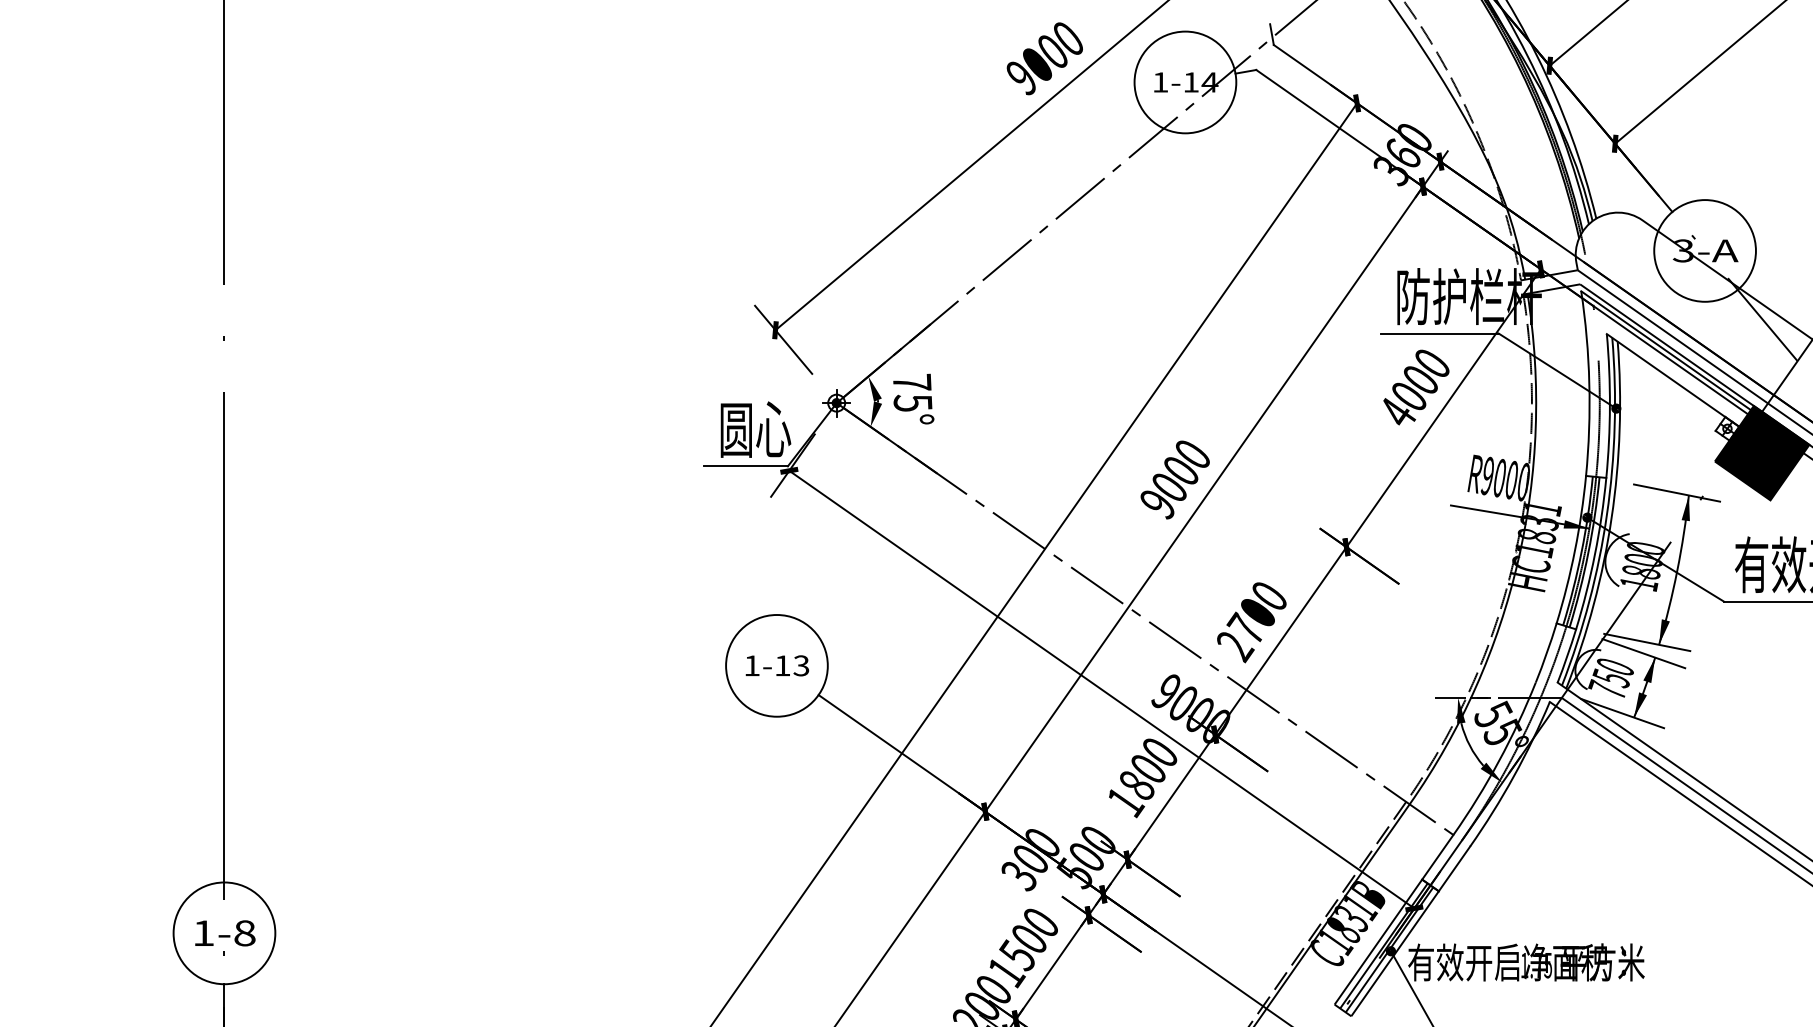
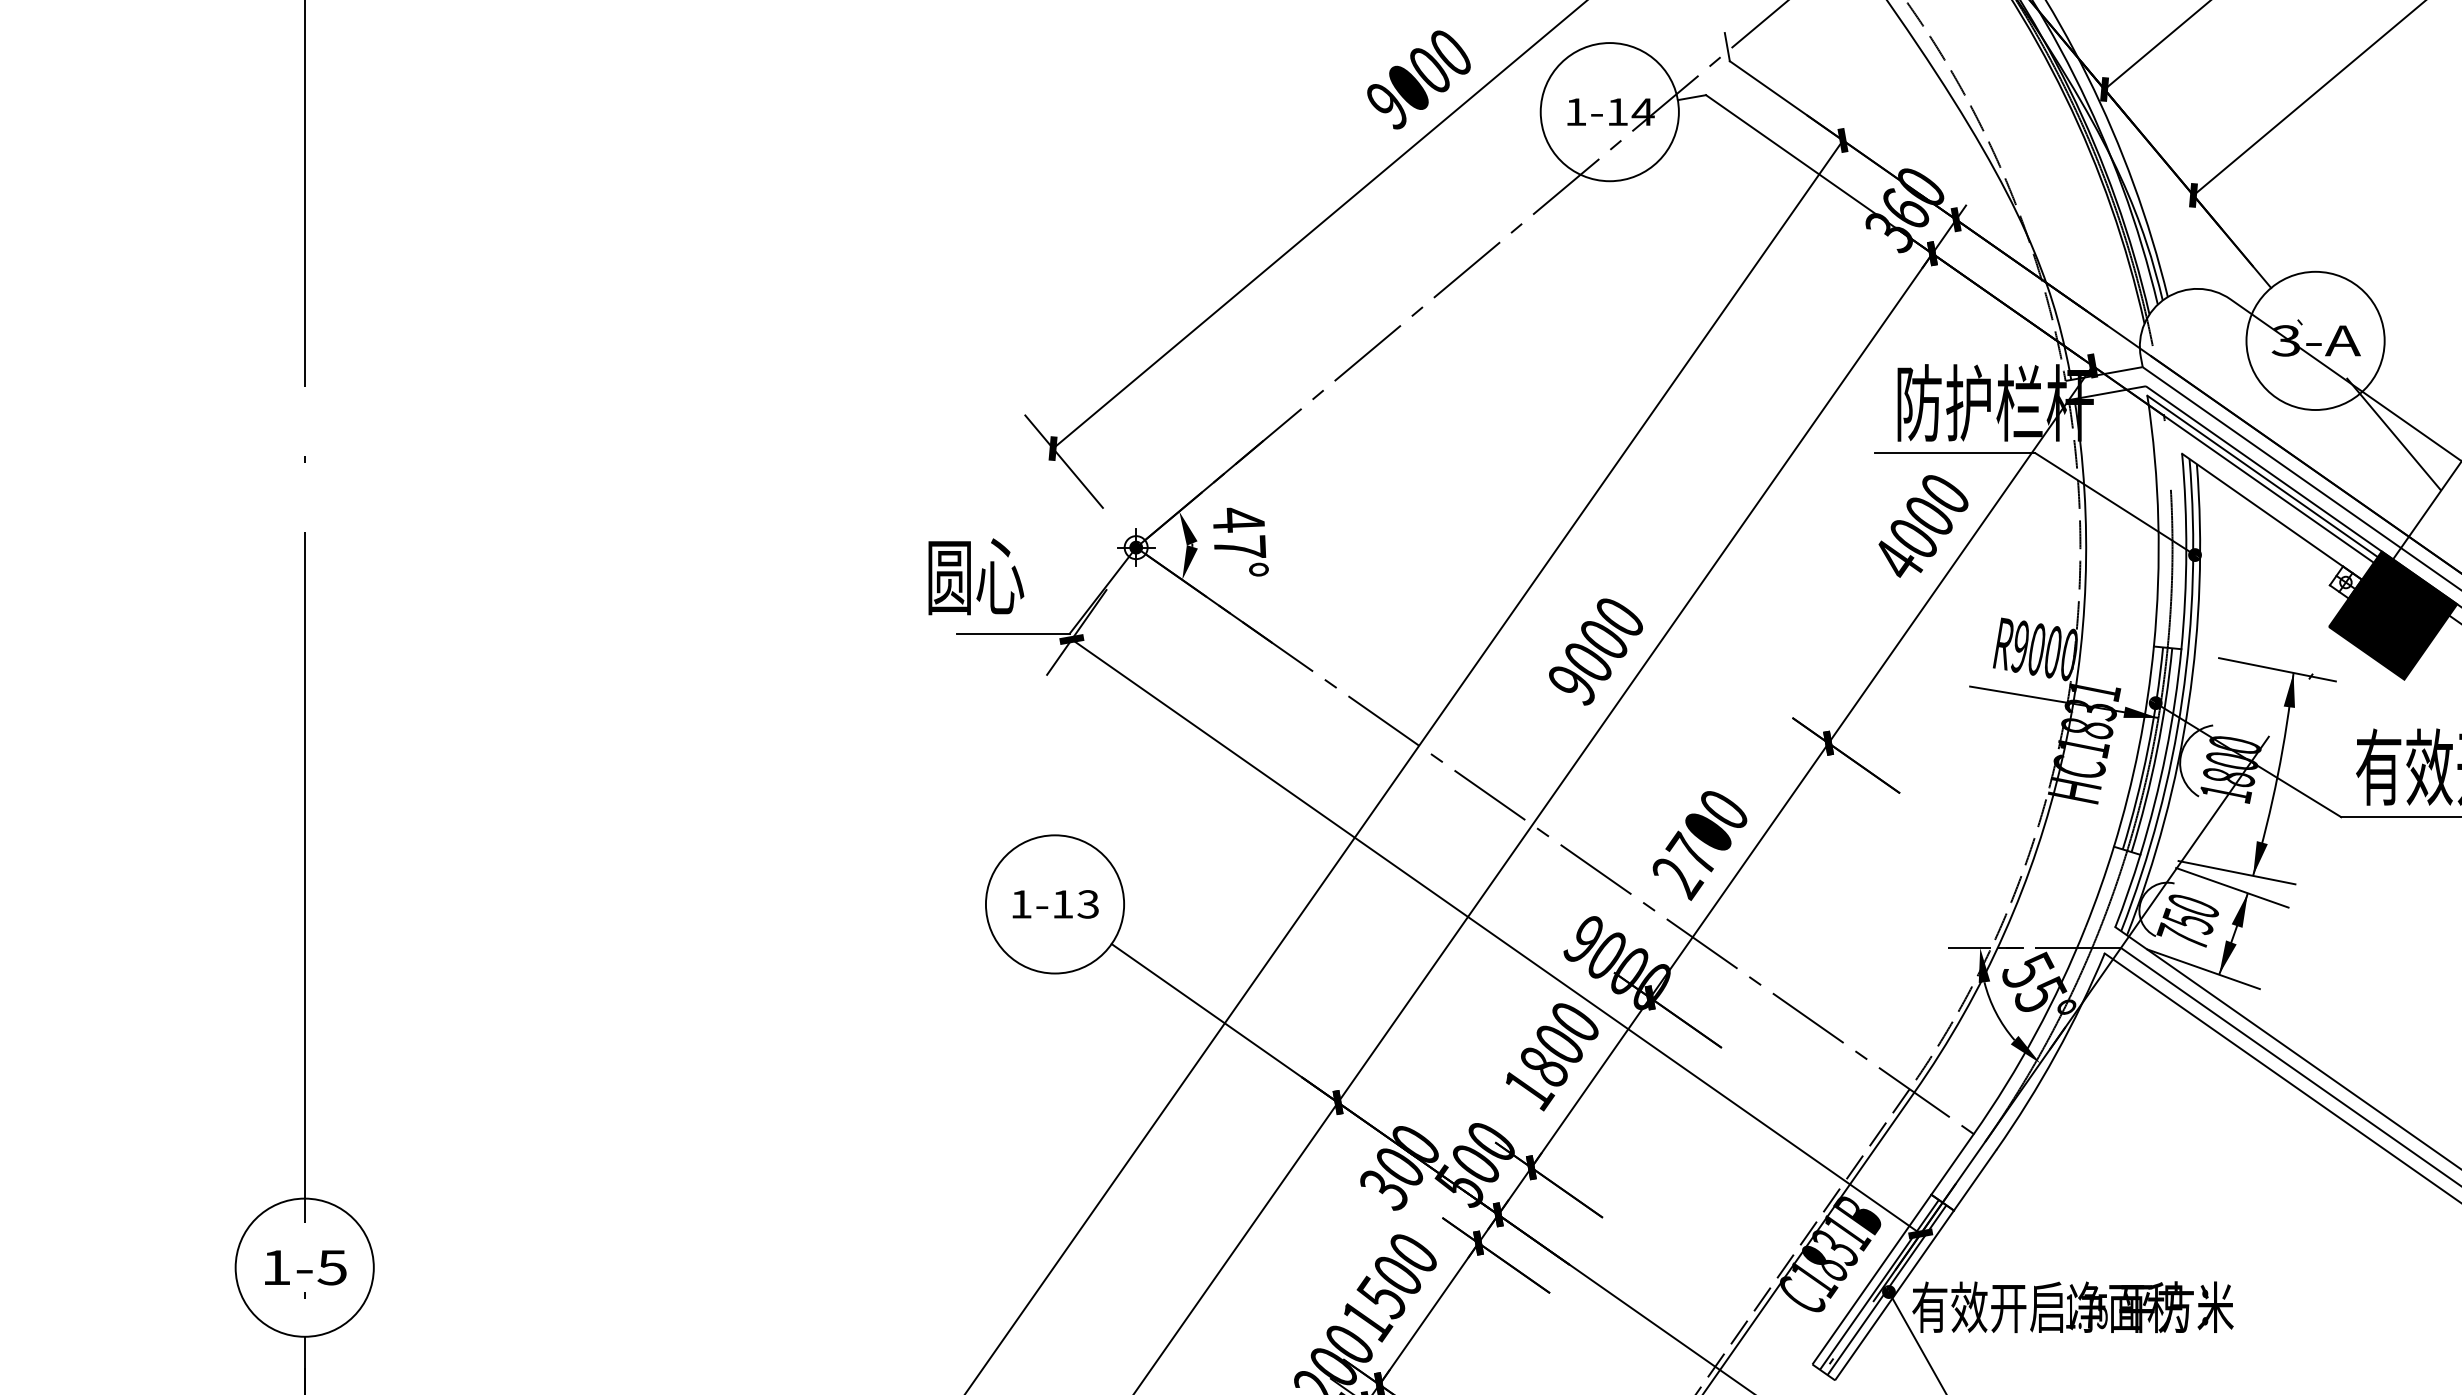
text: (912, 392) -> (1239, 533), 75° -> 47°
text: (755, 429) -> (975, 576), moved
text: (244, 933) -> (331, 1267), 1-8 -> 1-5

